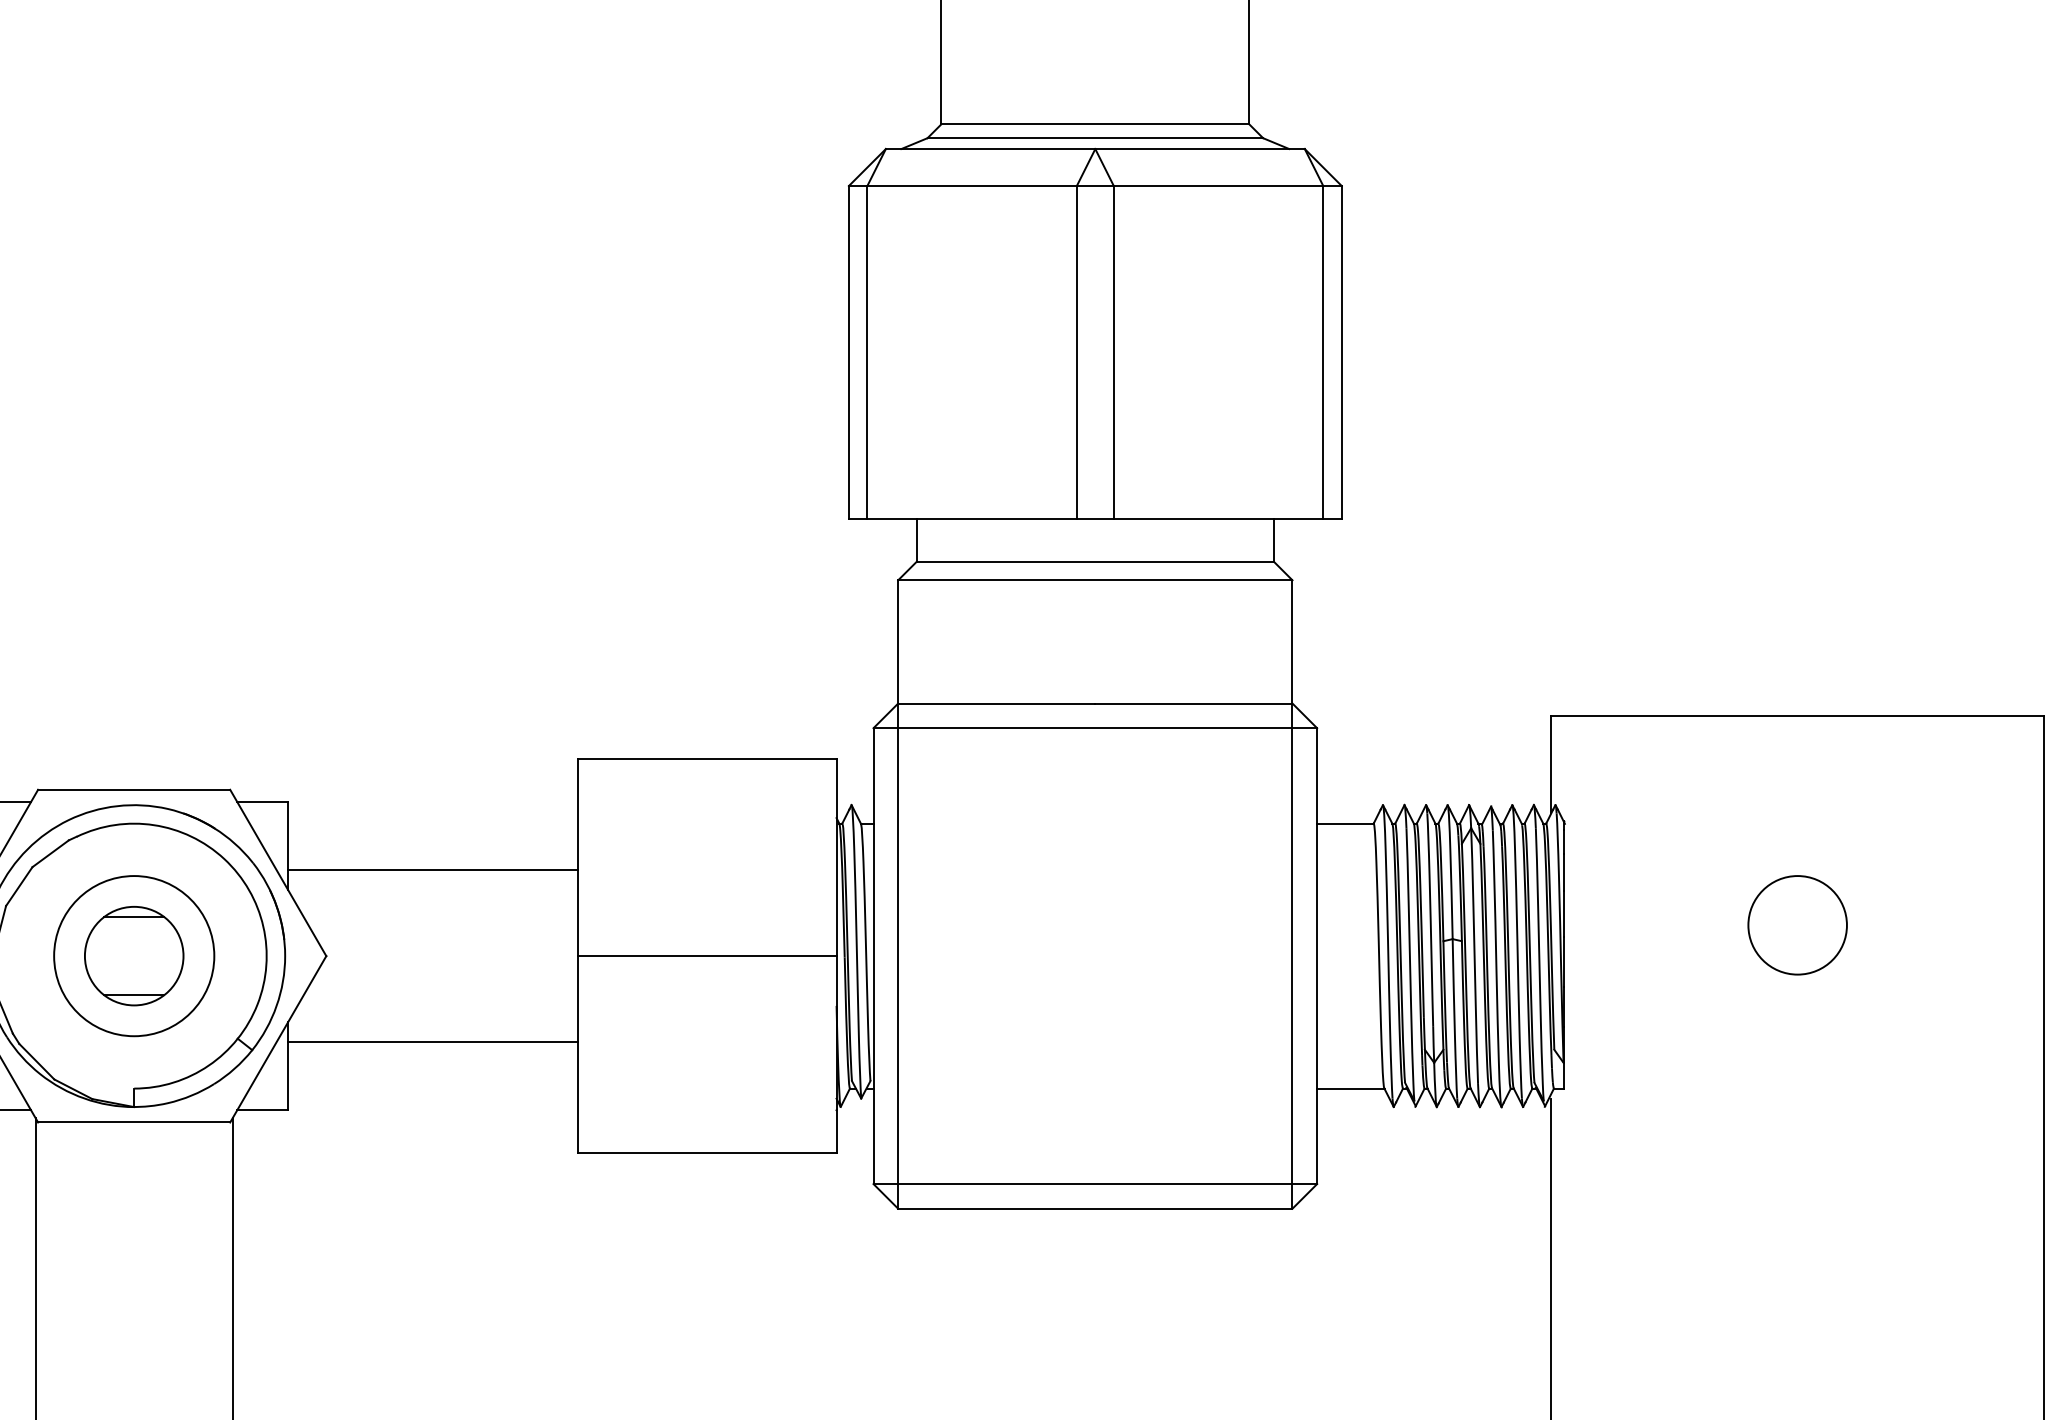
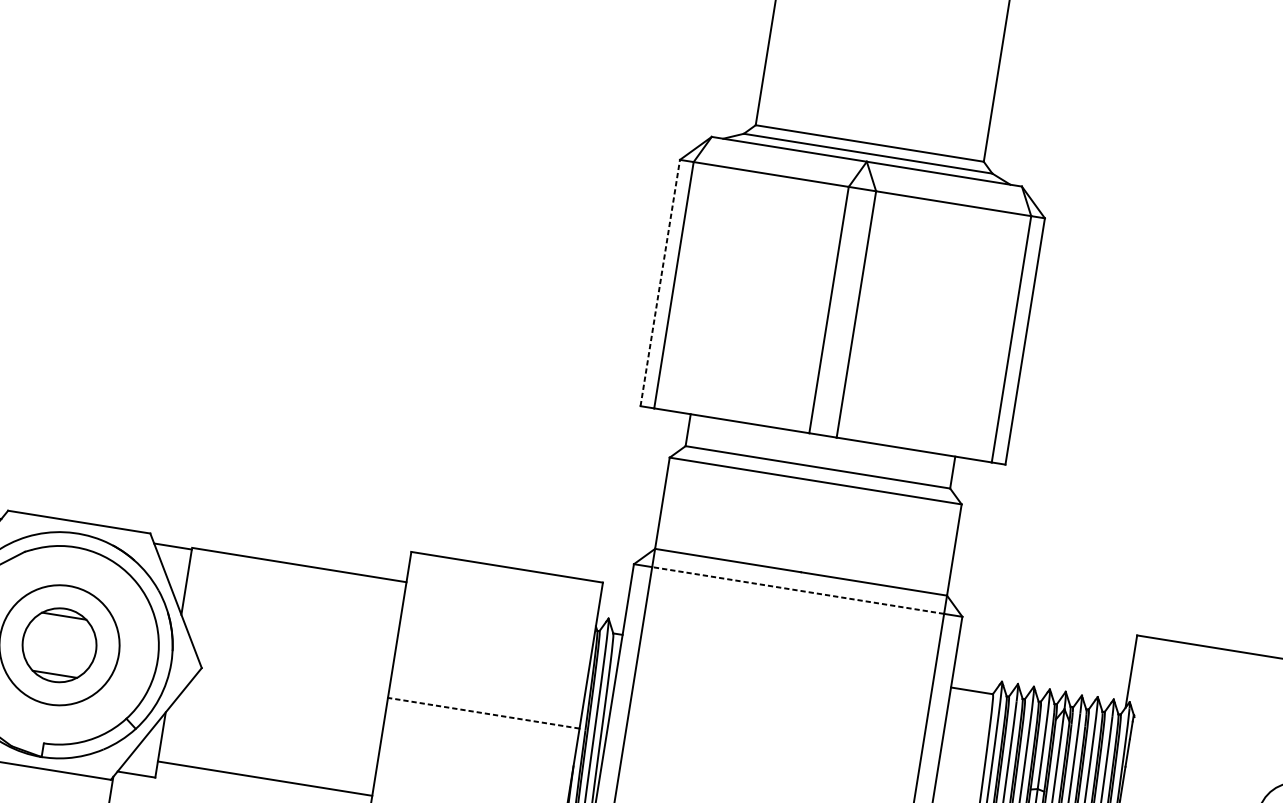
line: (848, 351) -> (660, 282), solid -> dashed
line: (1094, 728) -> (797, 590), solid -> dashed
line: (432, 869) -> (298, 564), moved
line: (706, 956) -> (483, 713), solid -> dashed
line: (432, 1042) -> (264, 778), moved

